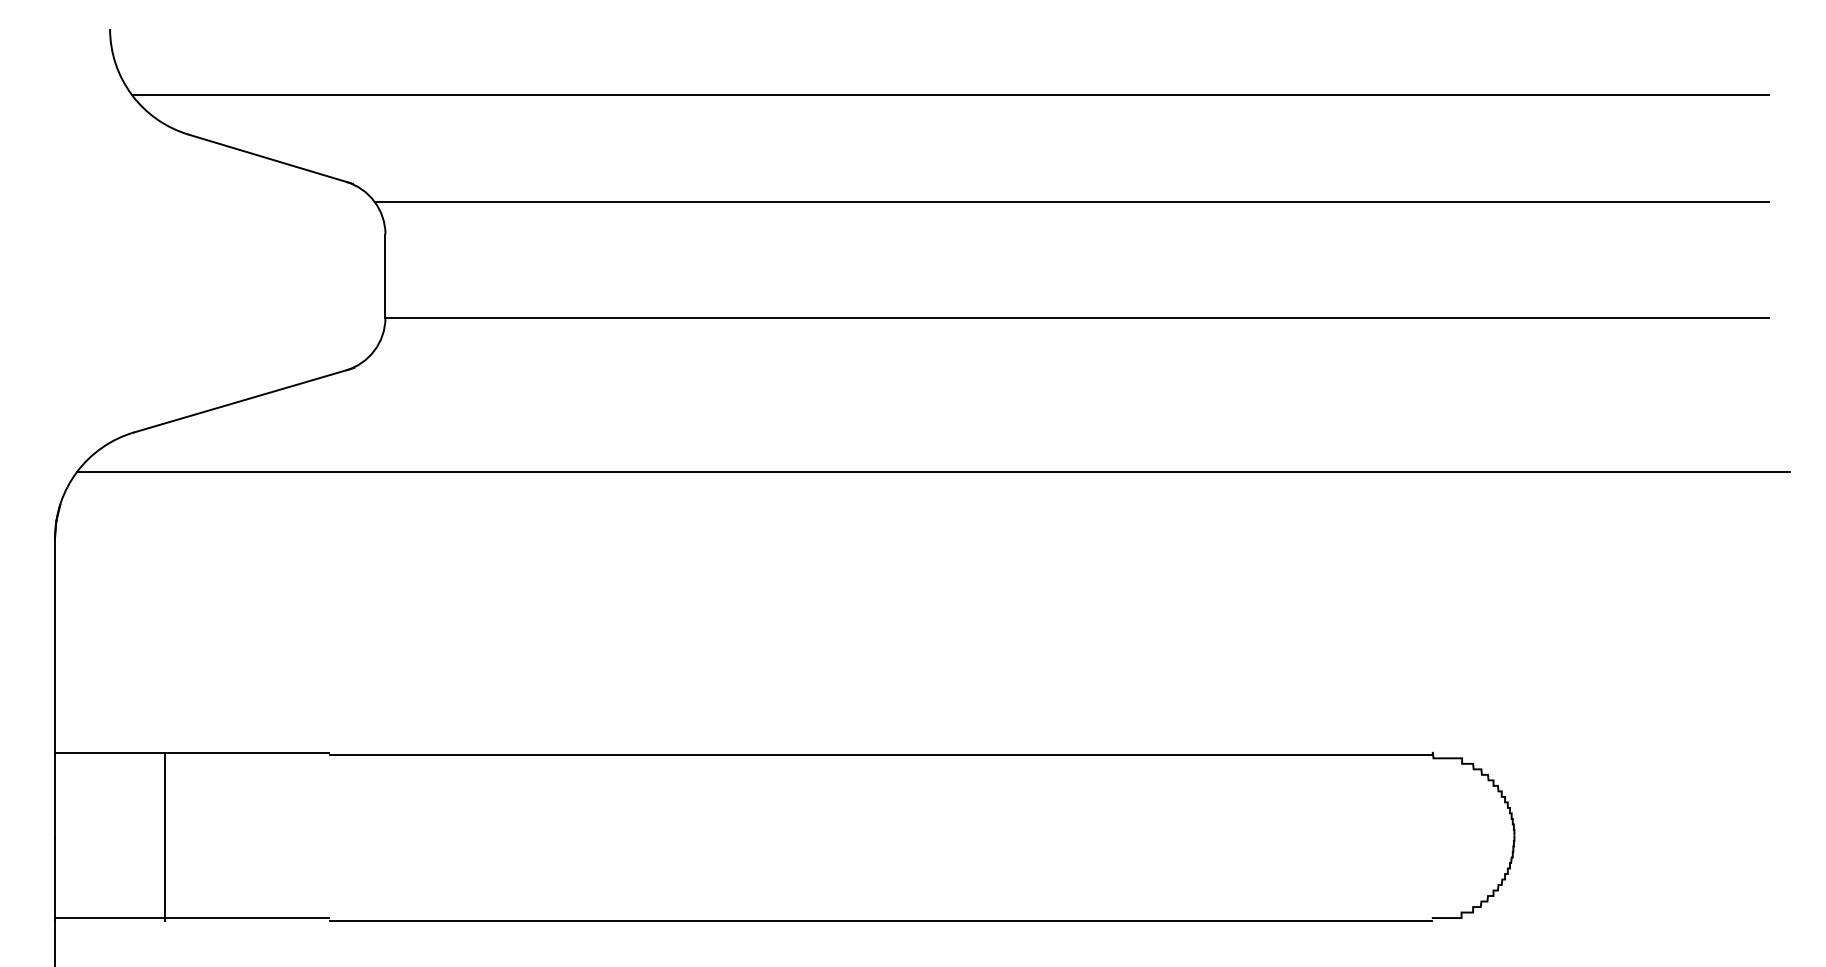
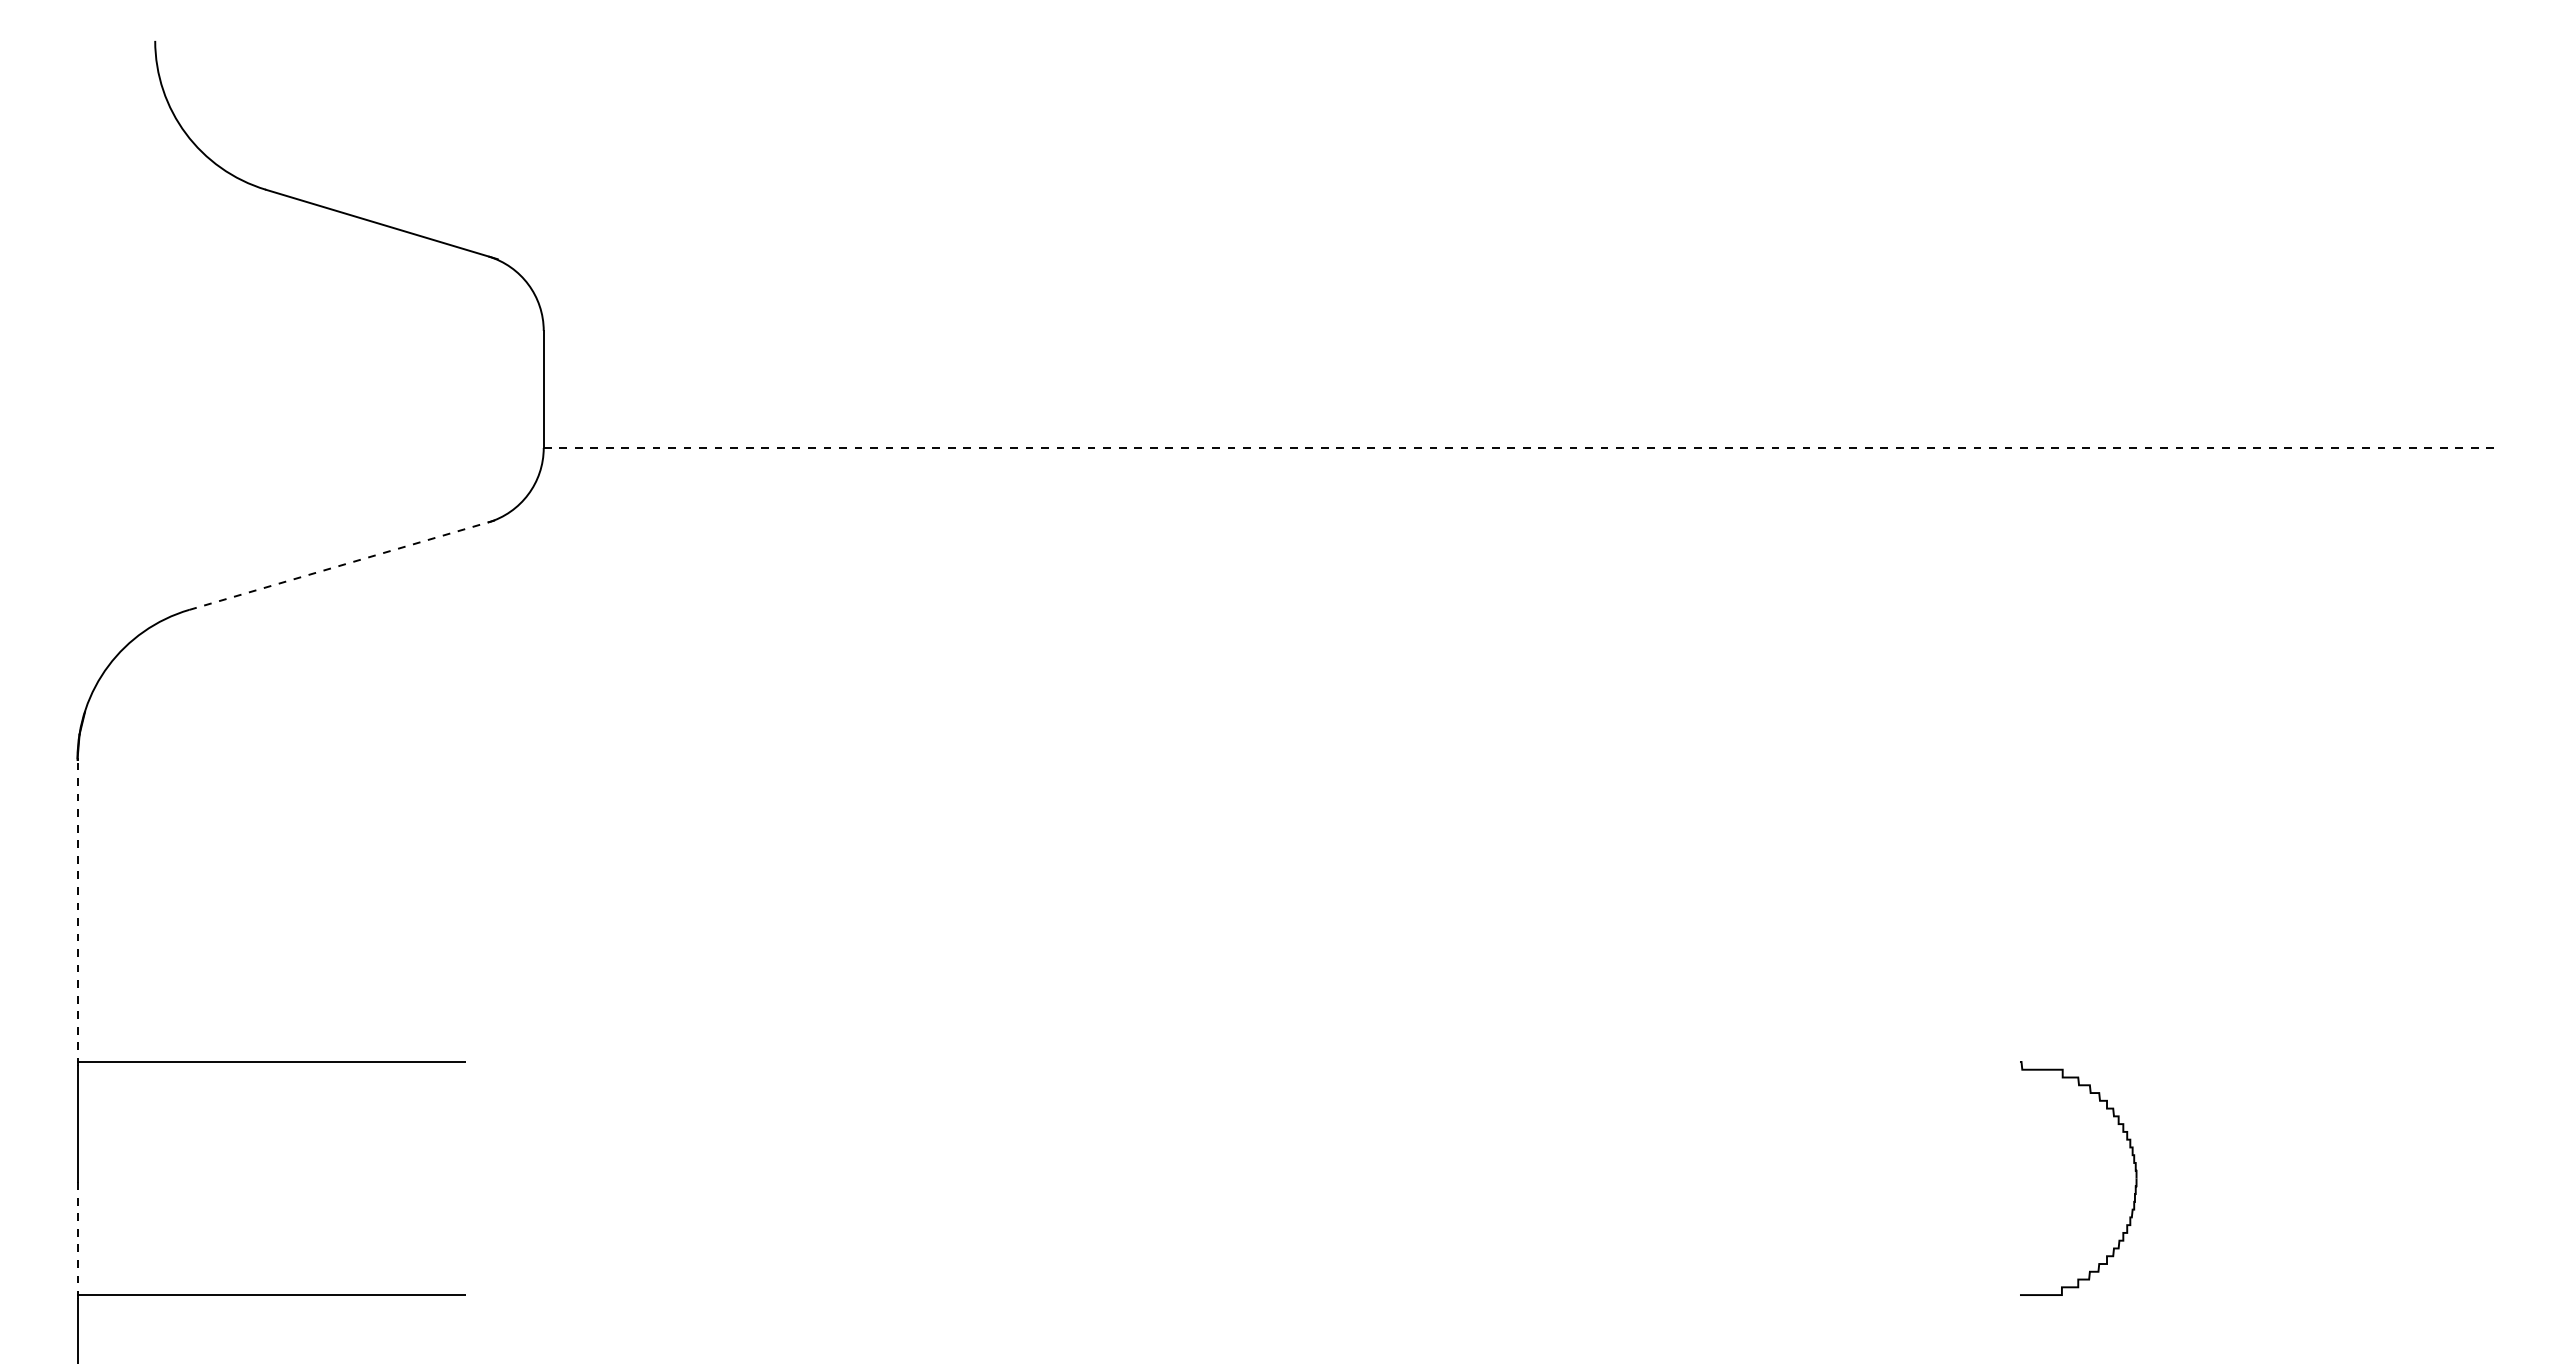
line: (950, 94) -> (1340, 133), removed
line: (1071, 201) -> (1511, 284), removed
line: (1077, 317) -> (1519, 448), solid -> dashed
line: (244, 400) -> (344, 564), solid -> dashed
line: (933, 471) -> (1316, 665), removed
line: (54, 646) -> (77, 912), solid -> dashed
line: (881, 755) -> (1243, 1065), removed
line: (164, 837) -> (232, 1181), removed
line: (54, 879) -> (77, 1240), solid -> dashed
line: (881, 920) -> (1243, 1298), removed

